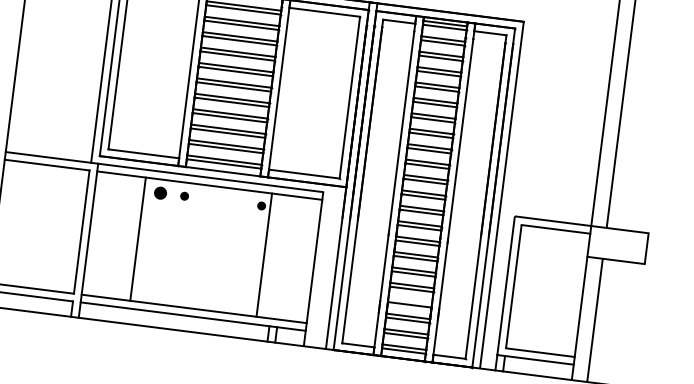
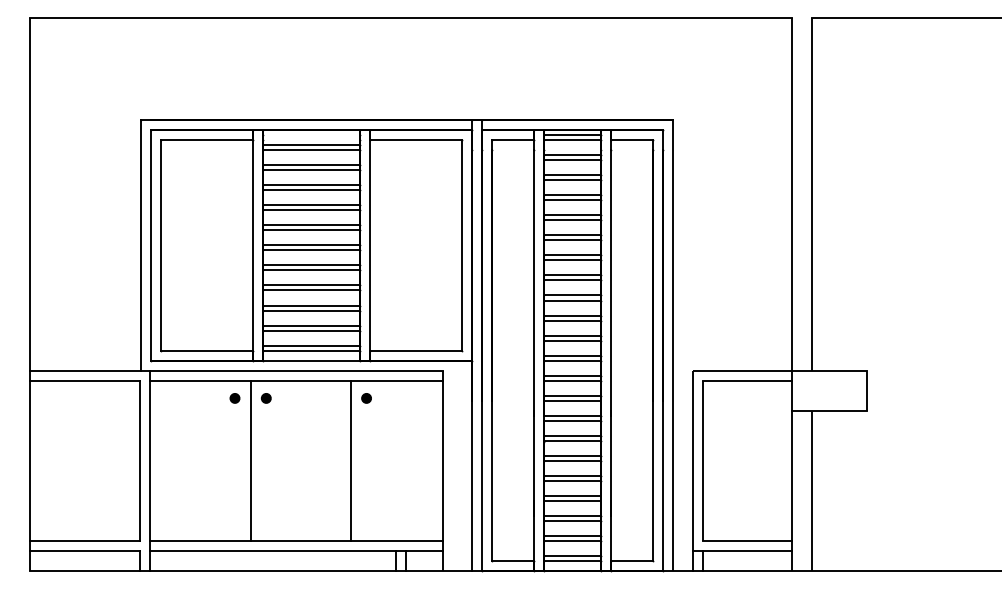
part: (160, 193) -> (234, 398), size x0.62
line: (138, 238) -> (250, 460), moved
line: (264, 254) -> (350, 460), moved
line: (409, 301) -> (571, 496), added

